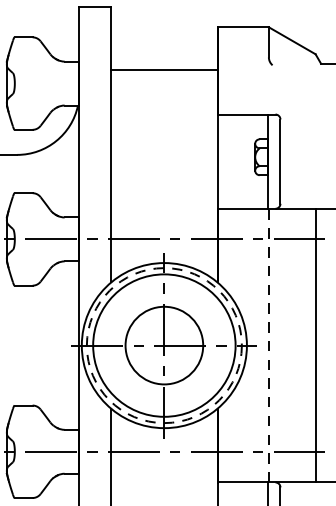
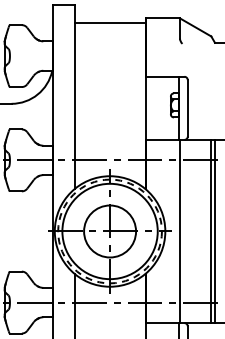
line: (163, 69) -> (109, 22), moved
line: (269, 345) -> (180, 231), dashed -> solid
line: (320, 345) -> (214, 231), added

